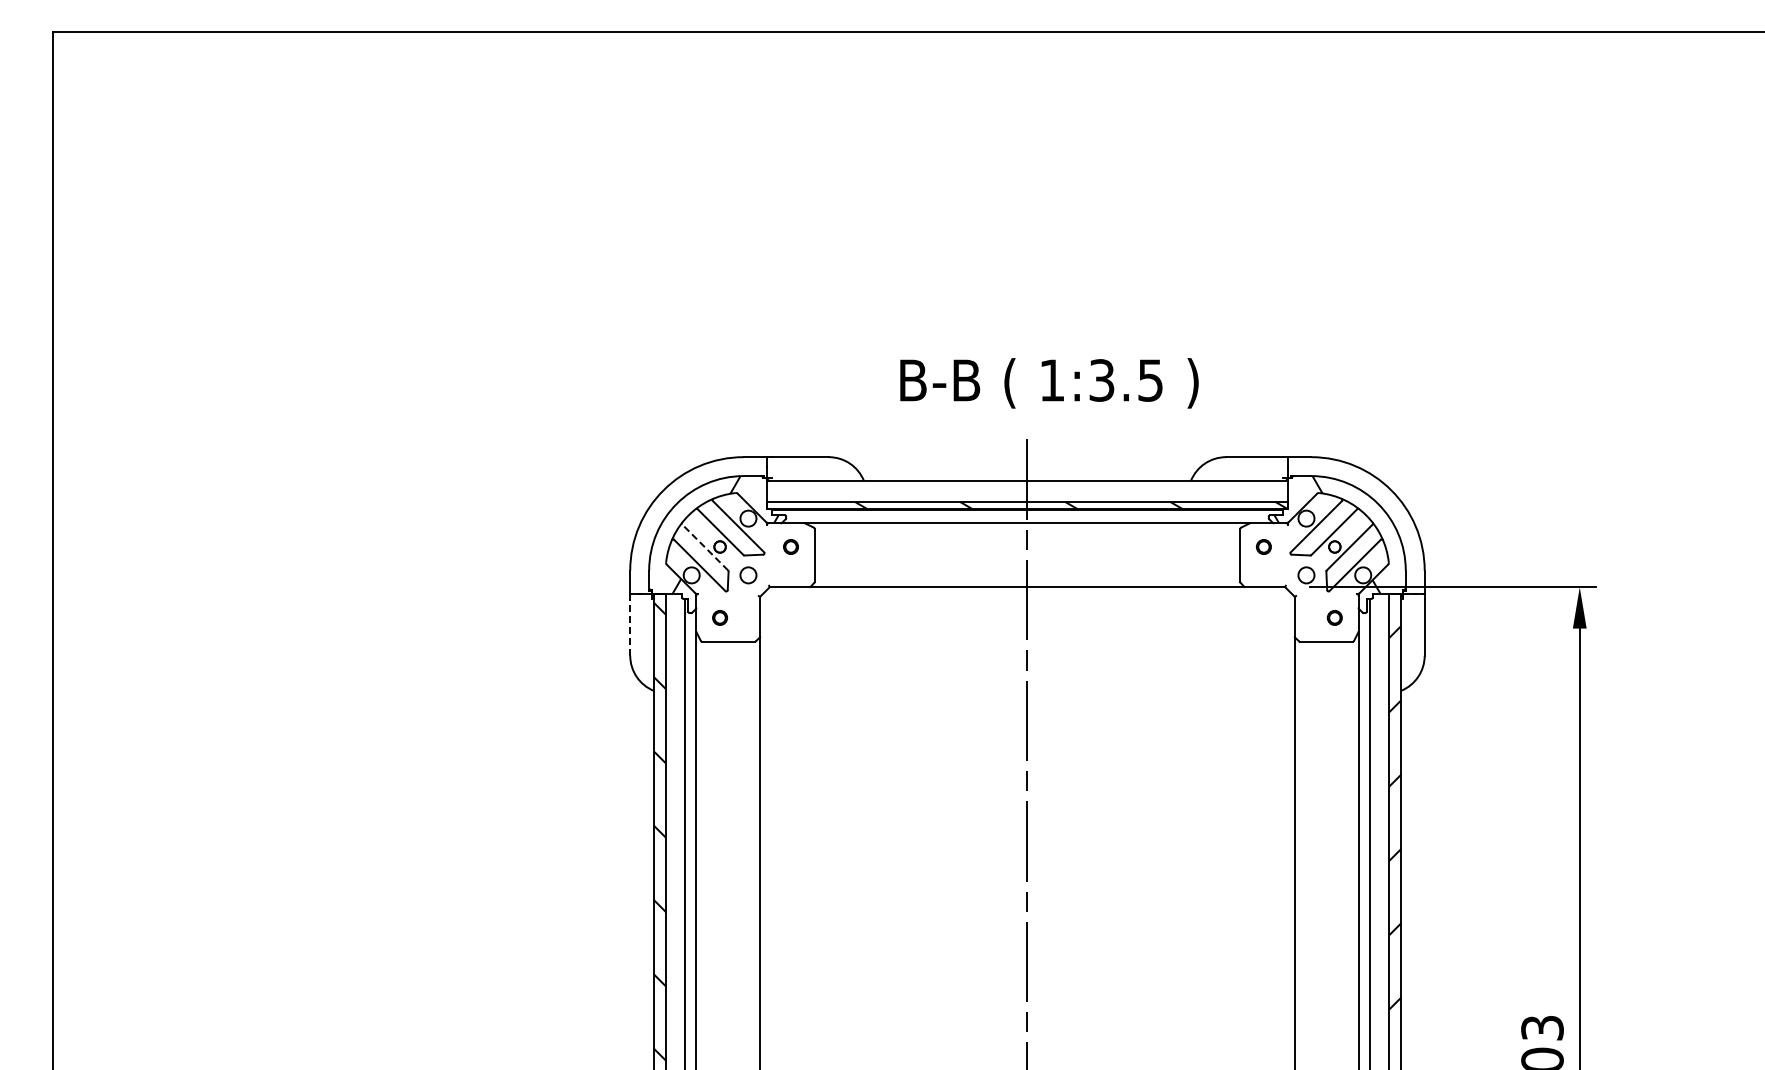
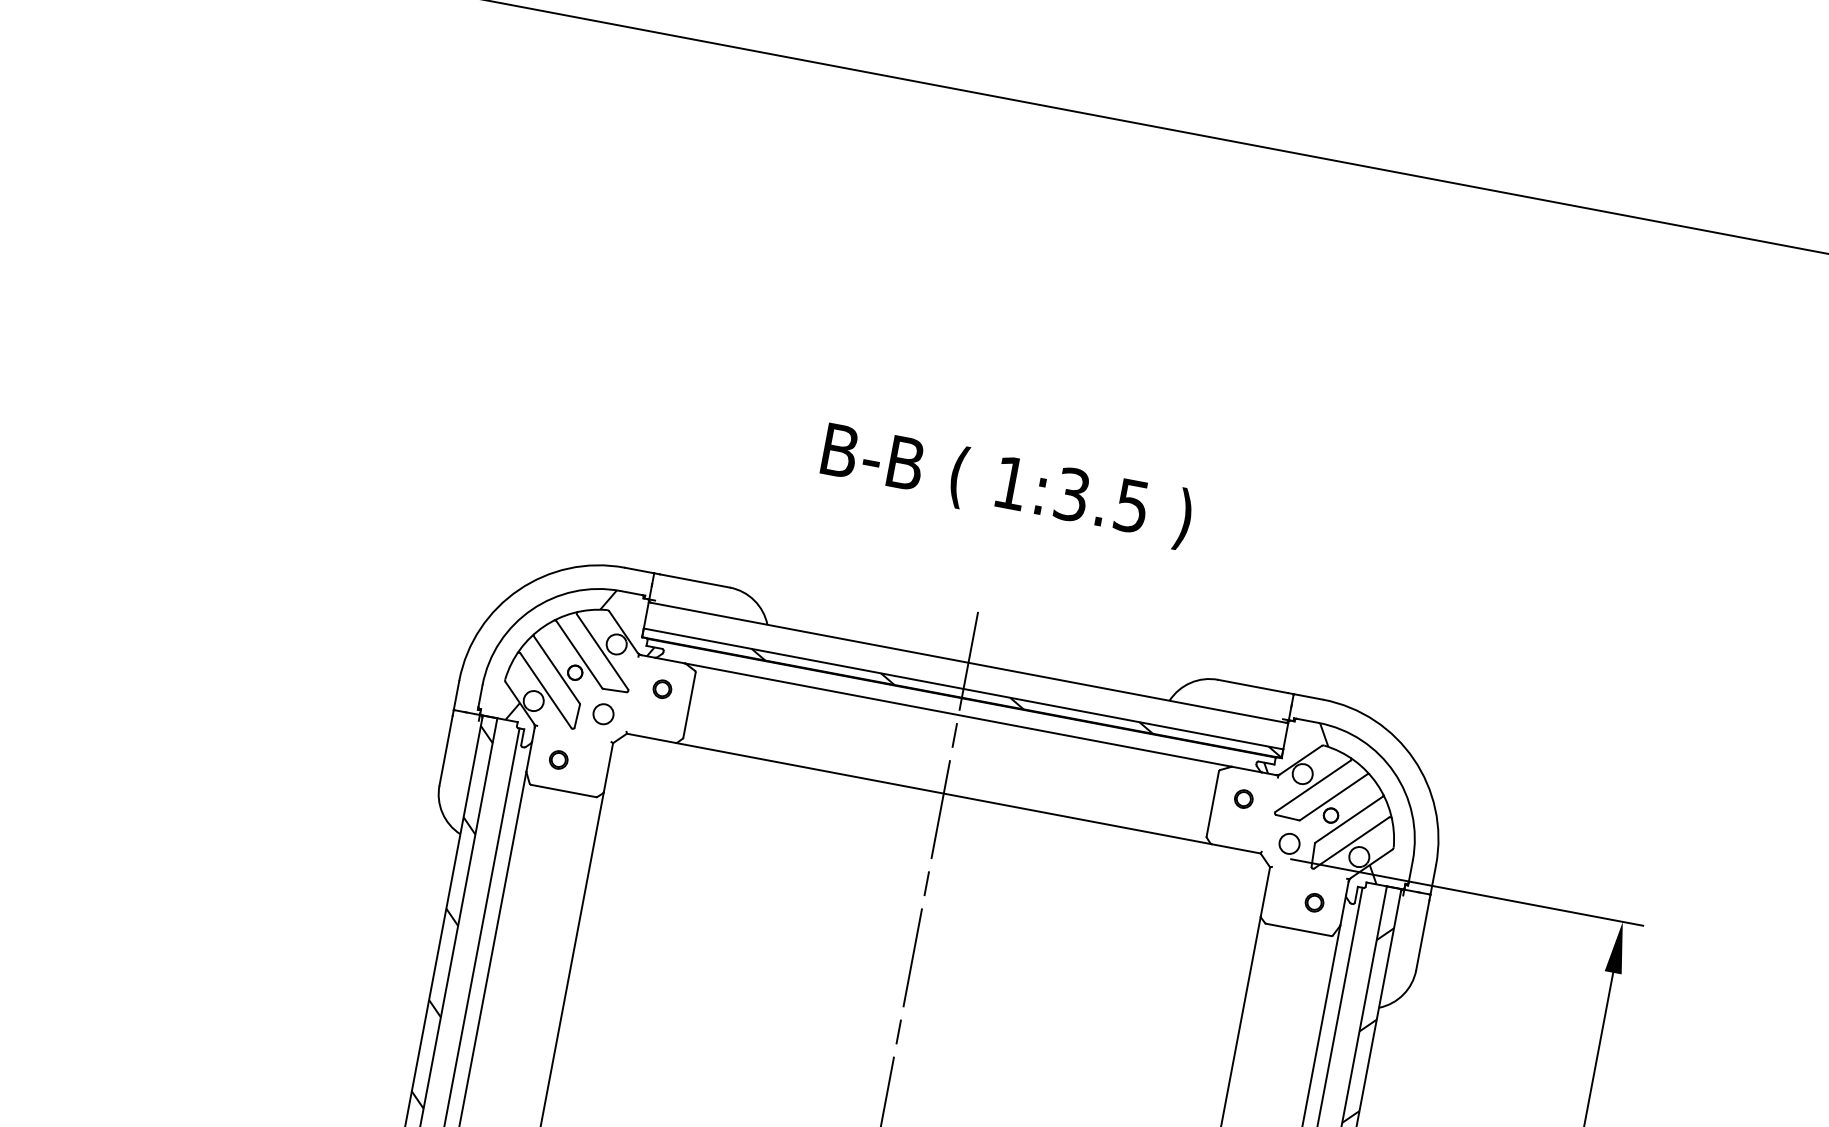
text: (1049, 383) -> (1006, 486), moved
line: (704, 547) -> (555, 669), dashed -> solid
line: (630, 626) -> (446, 749), dashed -> solid

